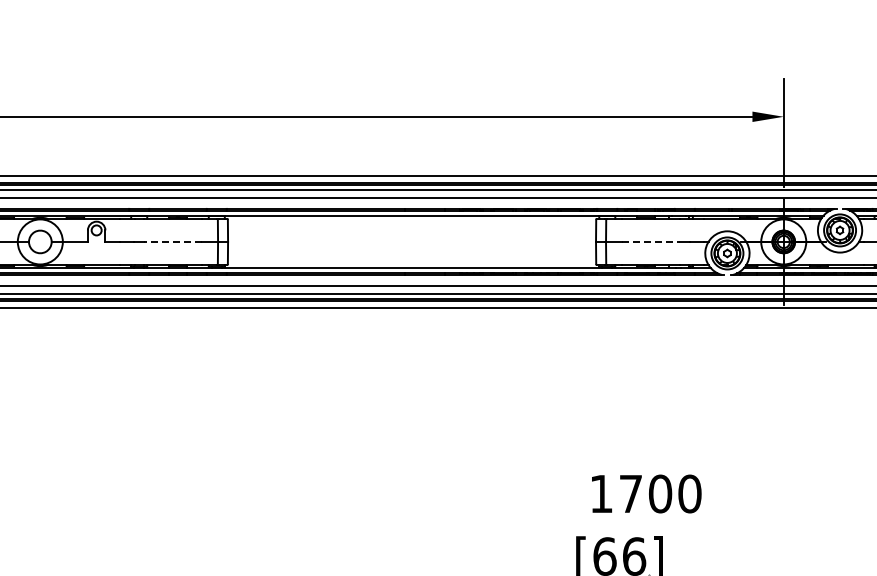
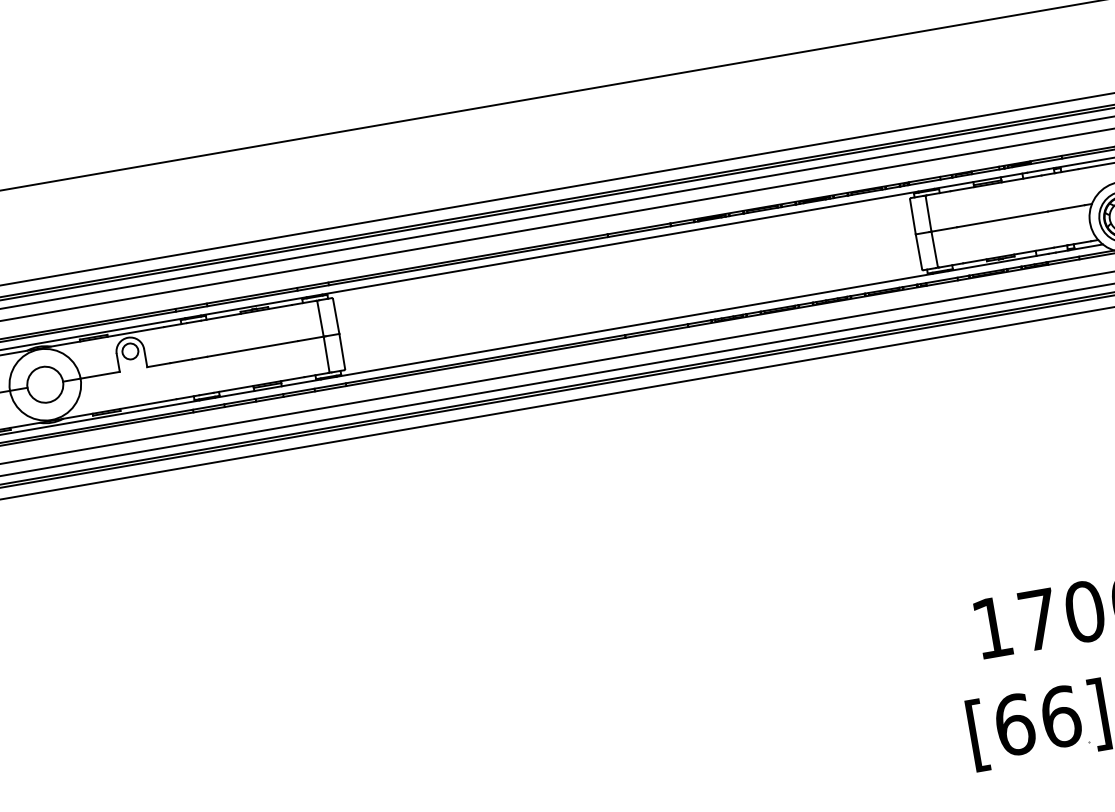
line: (172, 241) -> (252, 348), dashed -> solid
line: (651, 241) -> (1002, 218), dashed -> solid

